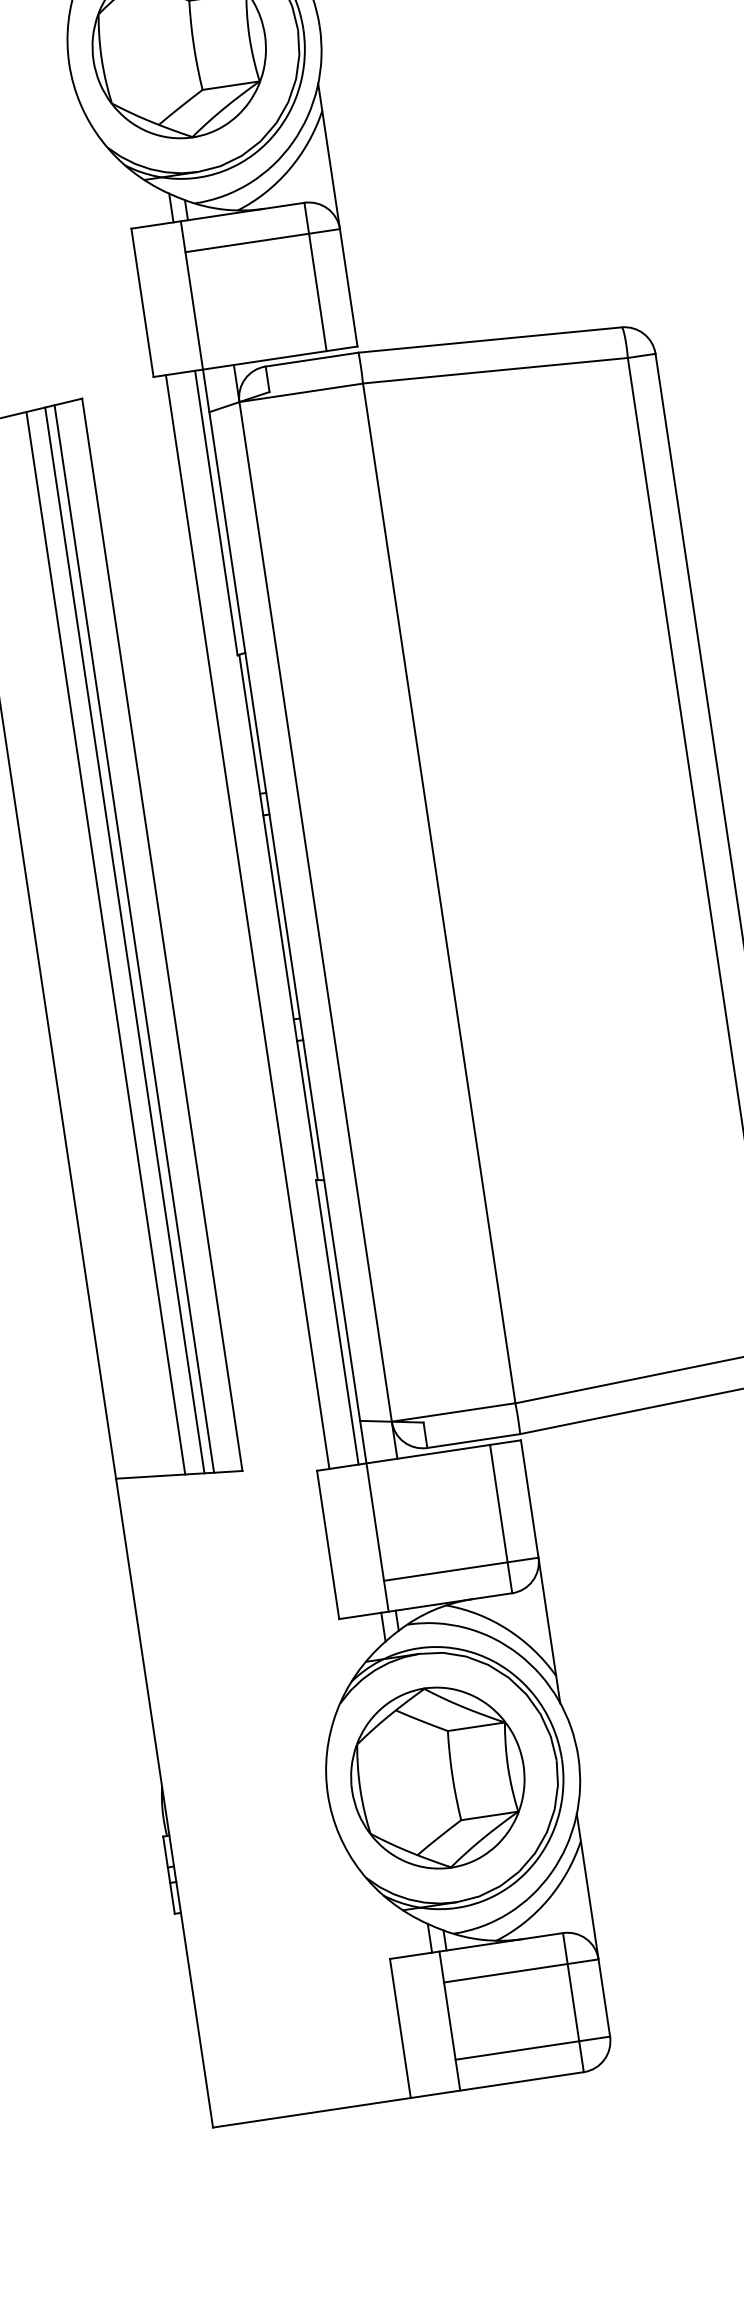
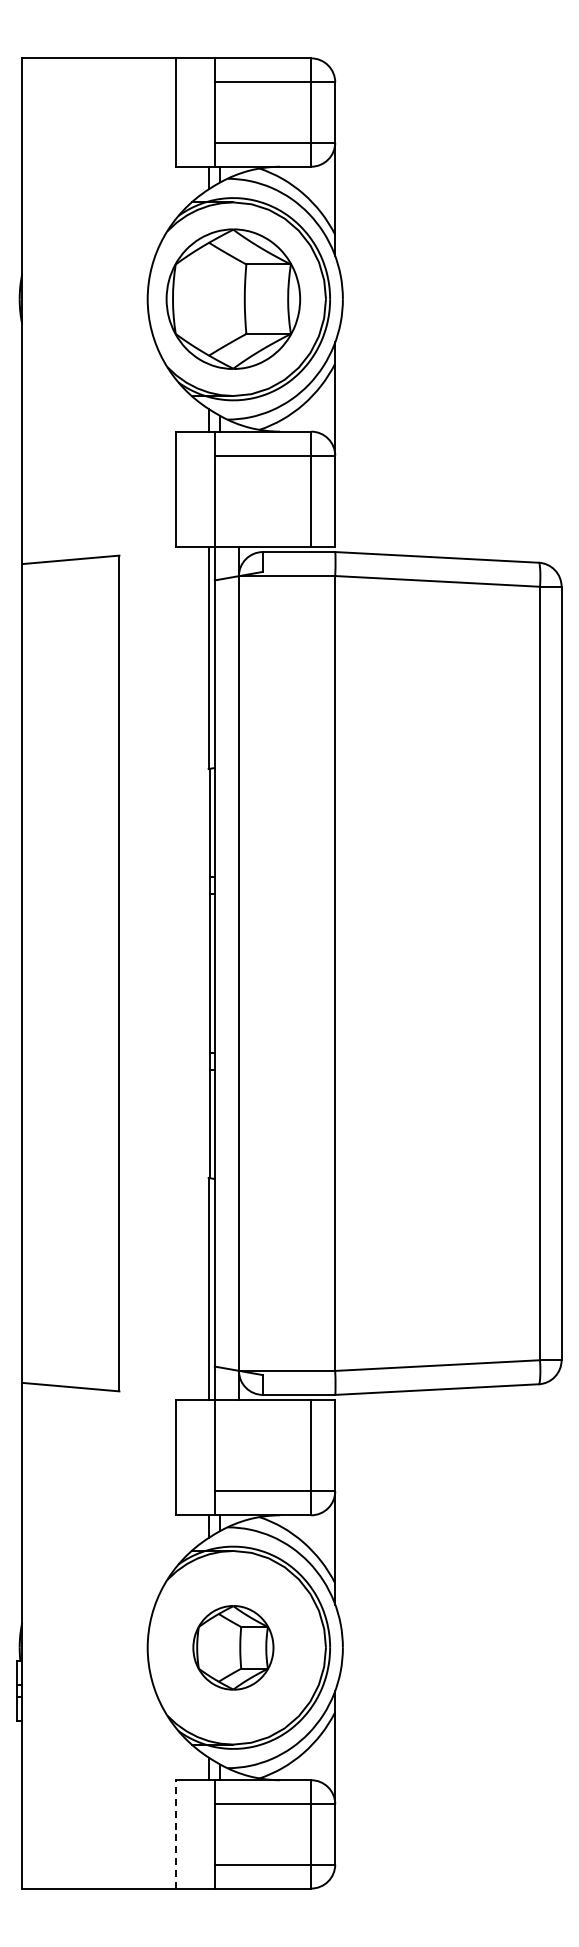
line: (247, 922) -> (185, 973), removed
line: (134, 939) -> (97, 973), removed
line: (125, 940) -> (90, 973), removed
line: (105, 943) -> (75, 973), removed
part: (437, 1777) -> (233, 1647), size x0.6
line: (400, 2027) -> (176, 1833), solid -> dashed

